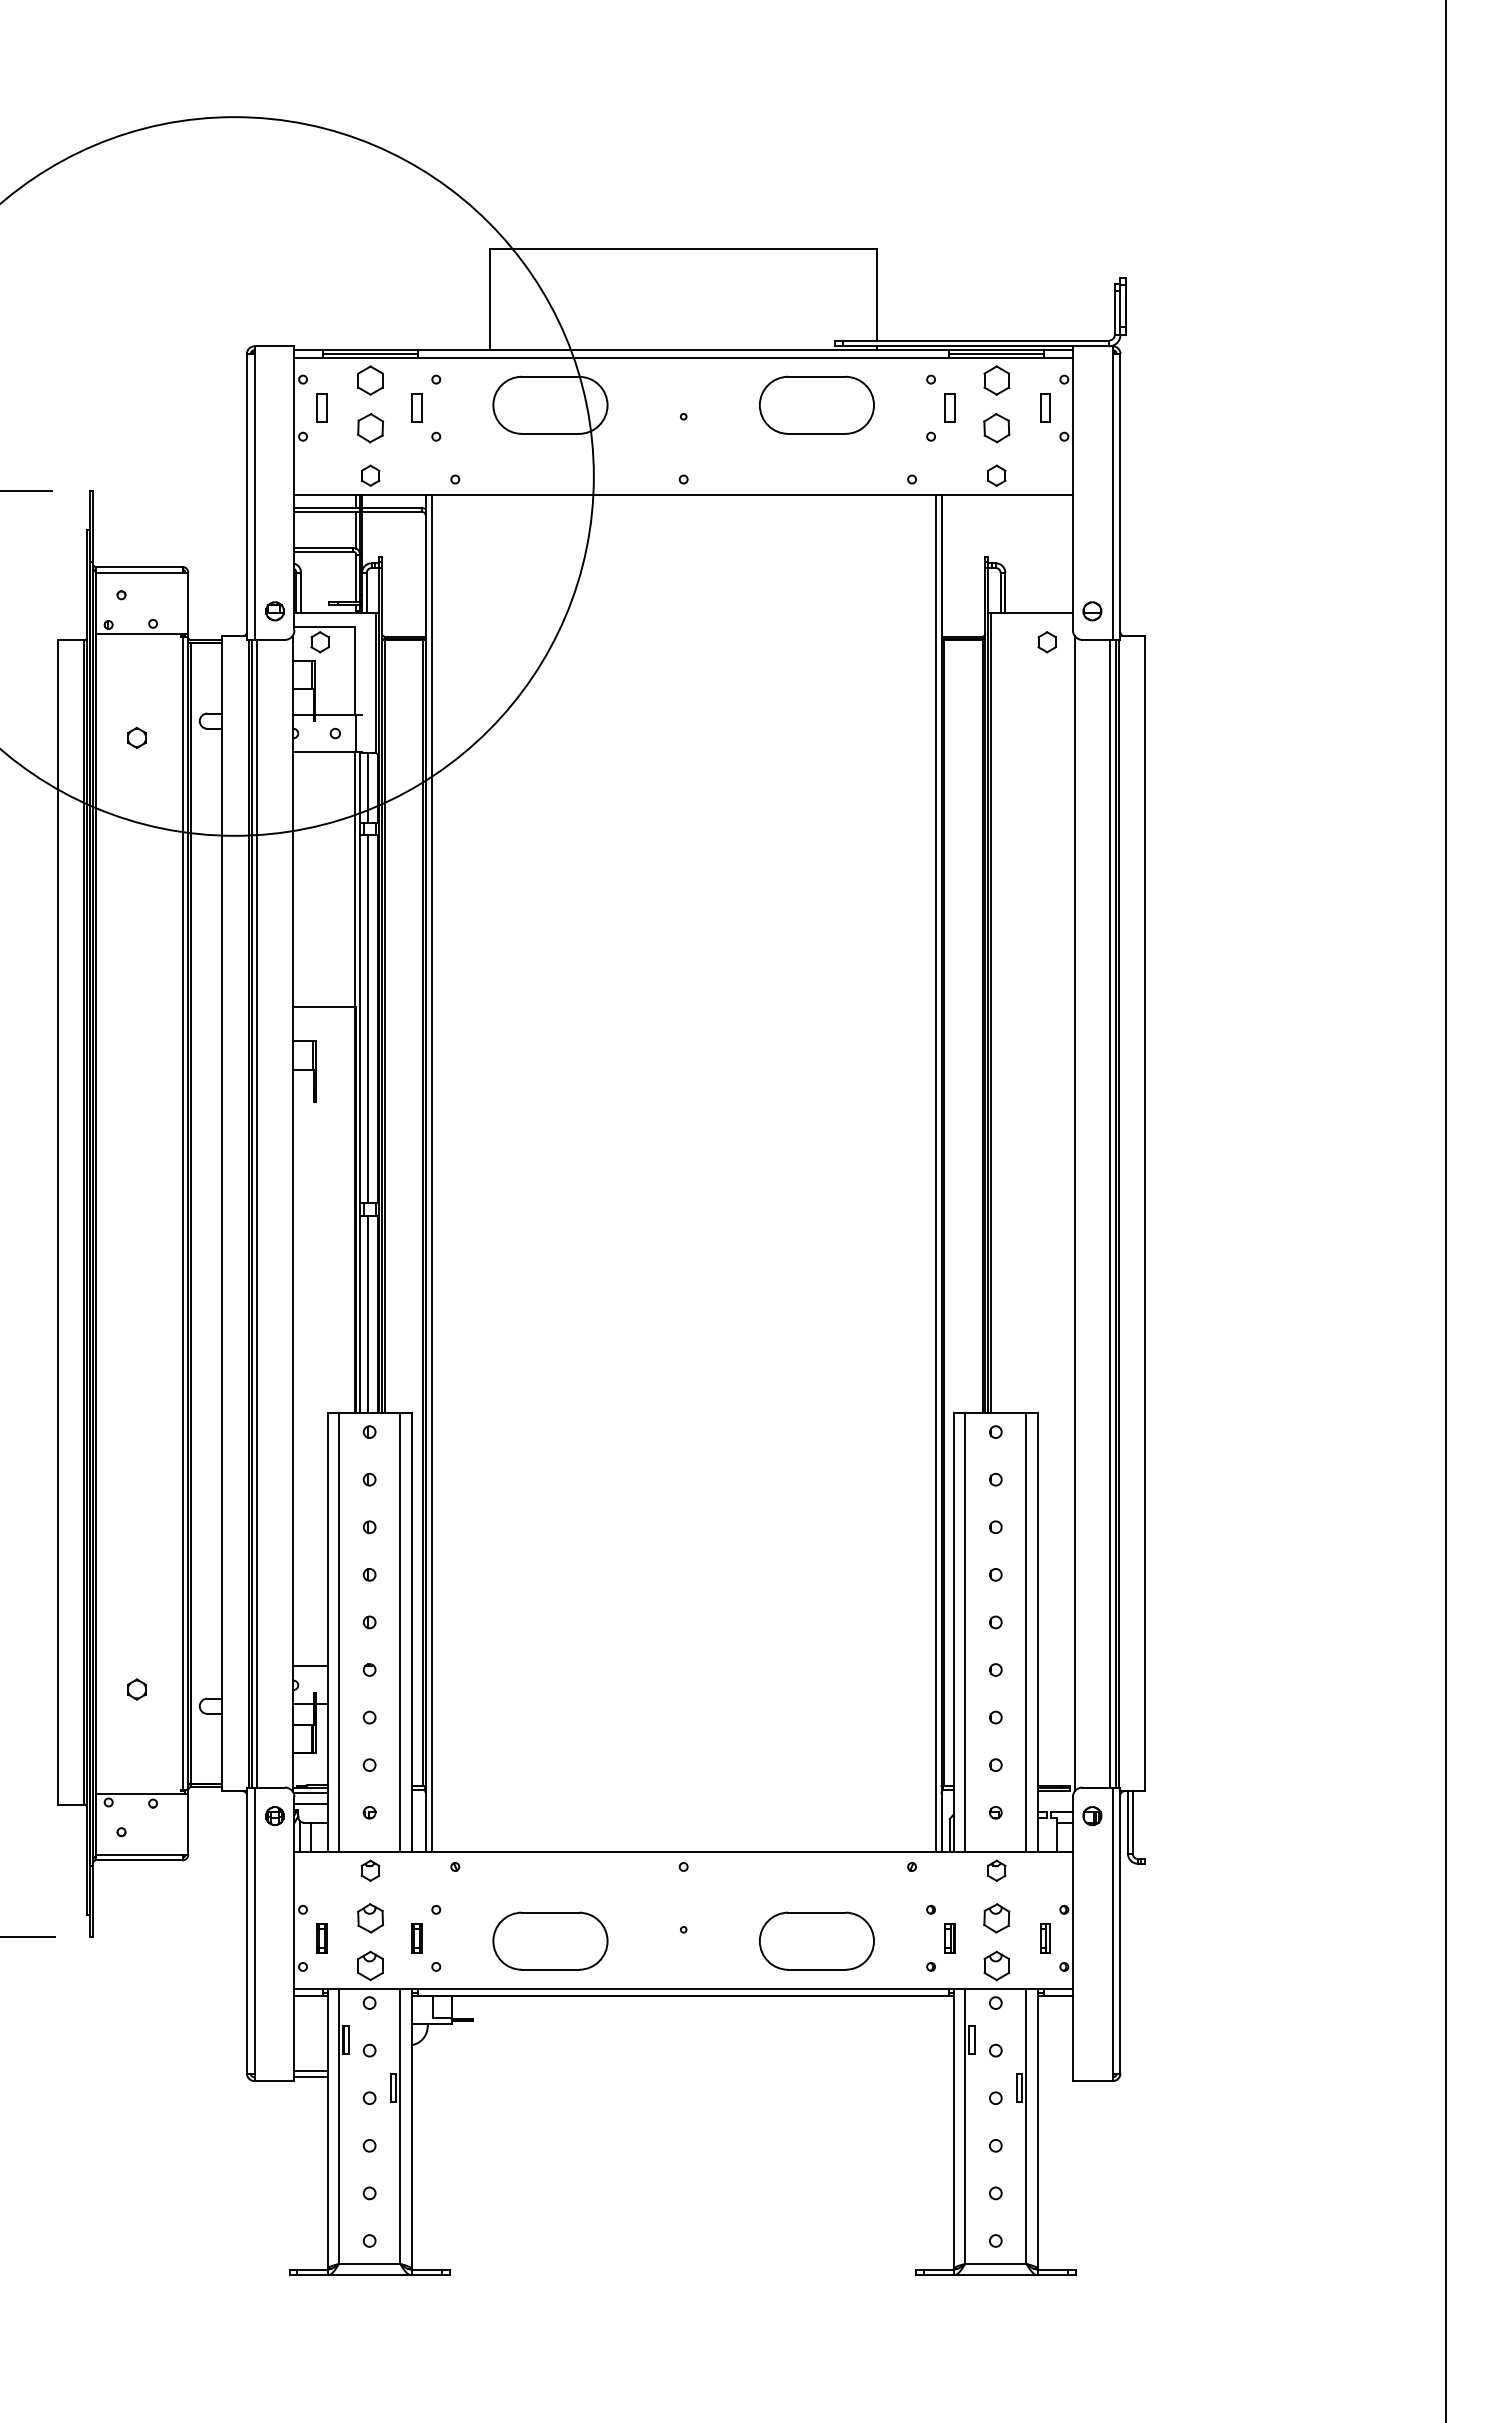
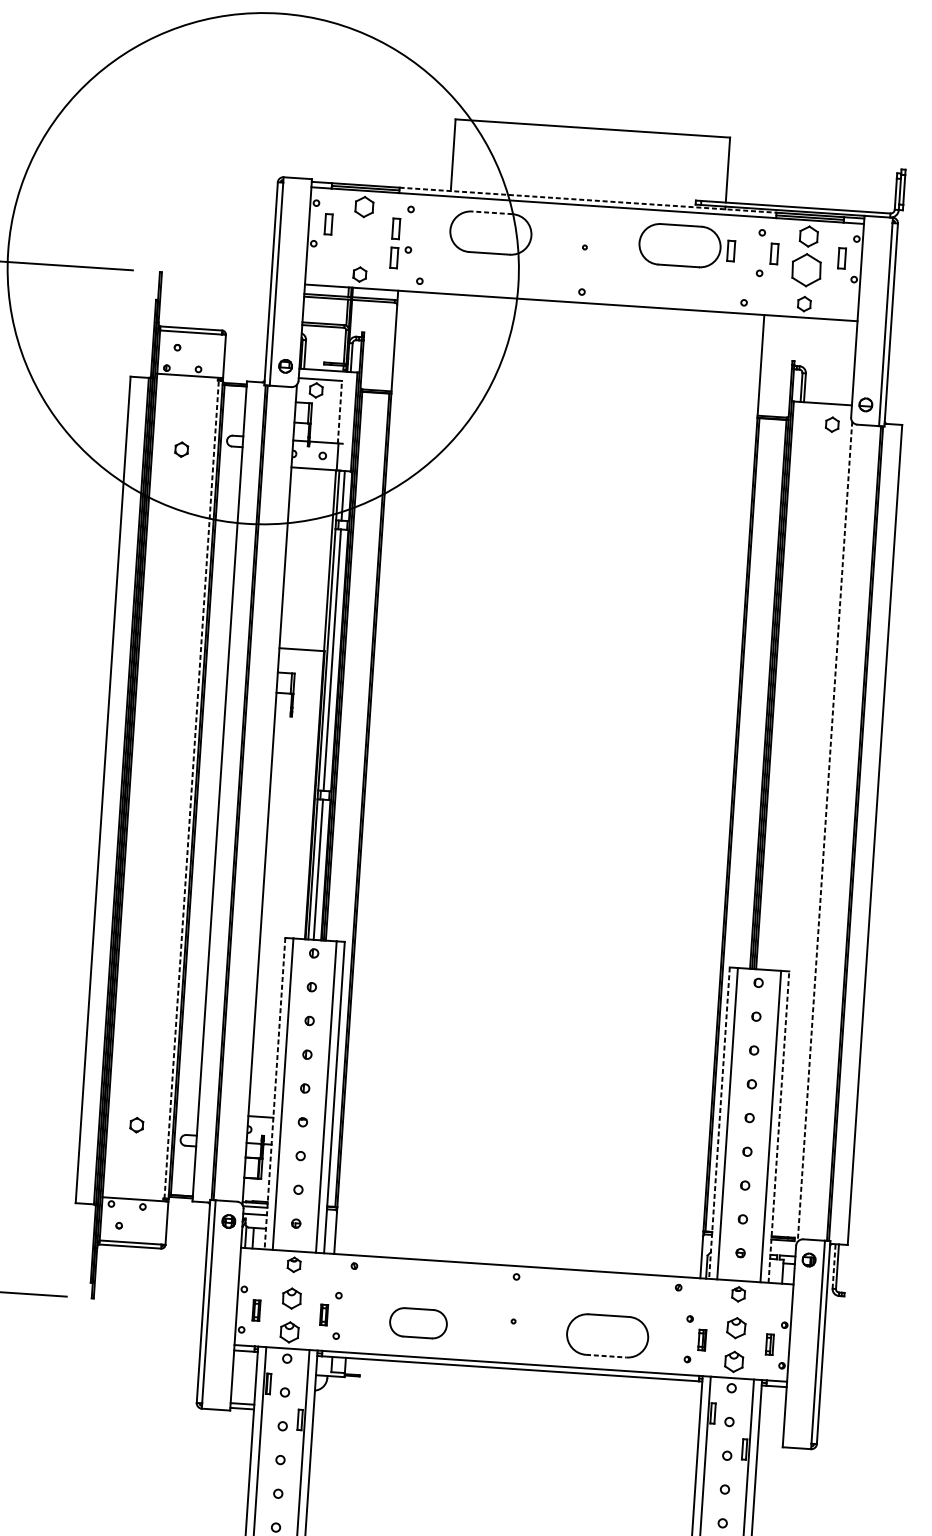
line: (684, 350) -> (588, 200), solid -> dashed
line: (550, 376) -> (492, 212), solid -> dashed
part: (888, 407) -> (730, 250), added
part: (370, 428) -> (362, 241), removed
part: (996, 428) -> (806, 270), size x1.6
part: (416, 448) -> (393, 257), added
line: (355, 670) -> (340, 412), solid -> dashed
line: (431, 1172) -> (370, 772), removed
line: (935, 1172) -> (728, 795), removed
line: (182, 1213) -> (191, 789), solid -> dashed
line: (257, 1213) -> (244, 792), removed
line: (1074, 1213) -> (824, 831), solid -> dashed
line: (1110, 1213) -> (850, 833), removed
line: (1037, 1631) -> (778, 1126), solid -> dashed
line: (327, 1632) -> (274, 1093), solid -> dashed
line: (953, 1632) -> (719, 1123), solid -> dashed
line: (1128, 1822) -> (834, 1266), solid -> dashed
part: (550, 1940) -> (418, 1322), size x0.7
line: (816, 1969) -> (606, 1355), solid -> dashed

